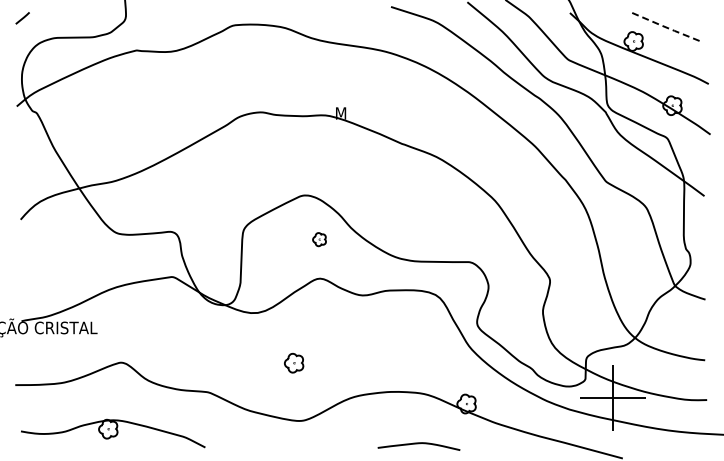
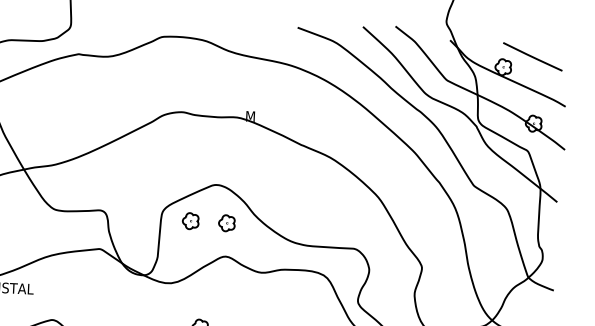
line: (667, 27) -> (532, 56), dashed -> solid
part: (277, 239) -> (191, 221), added
part: (319, 239) -> (226, 223), size x1.43

